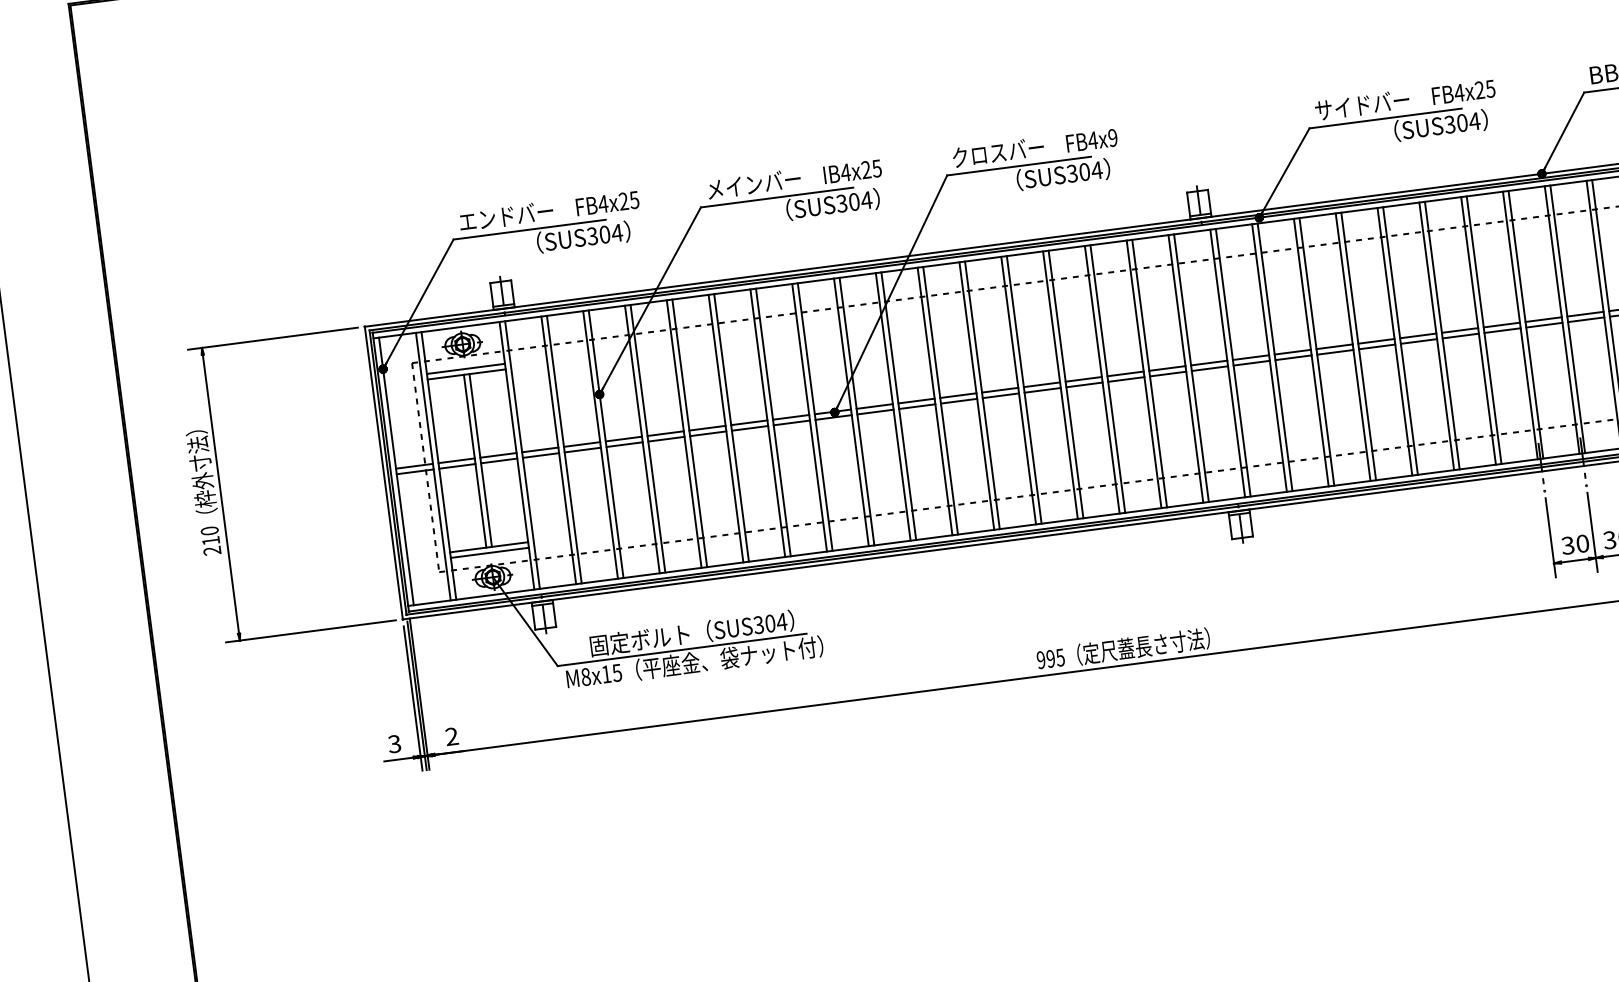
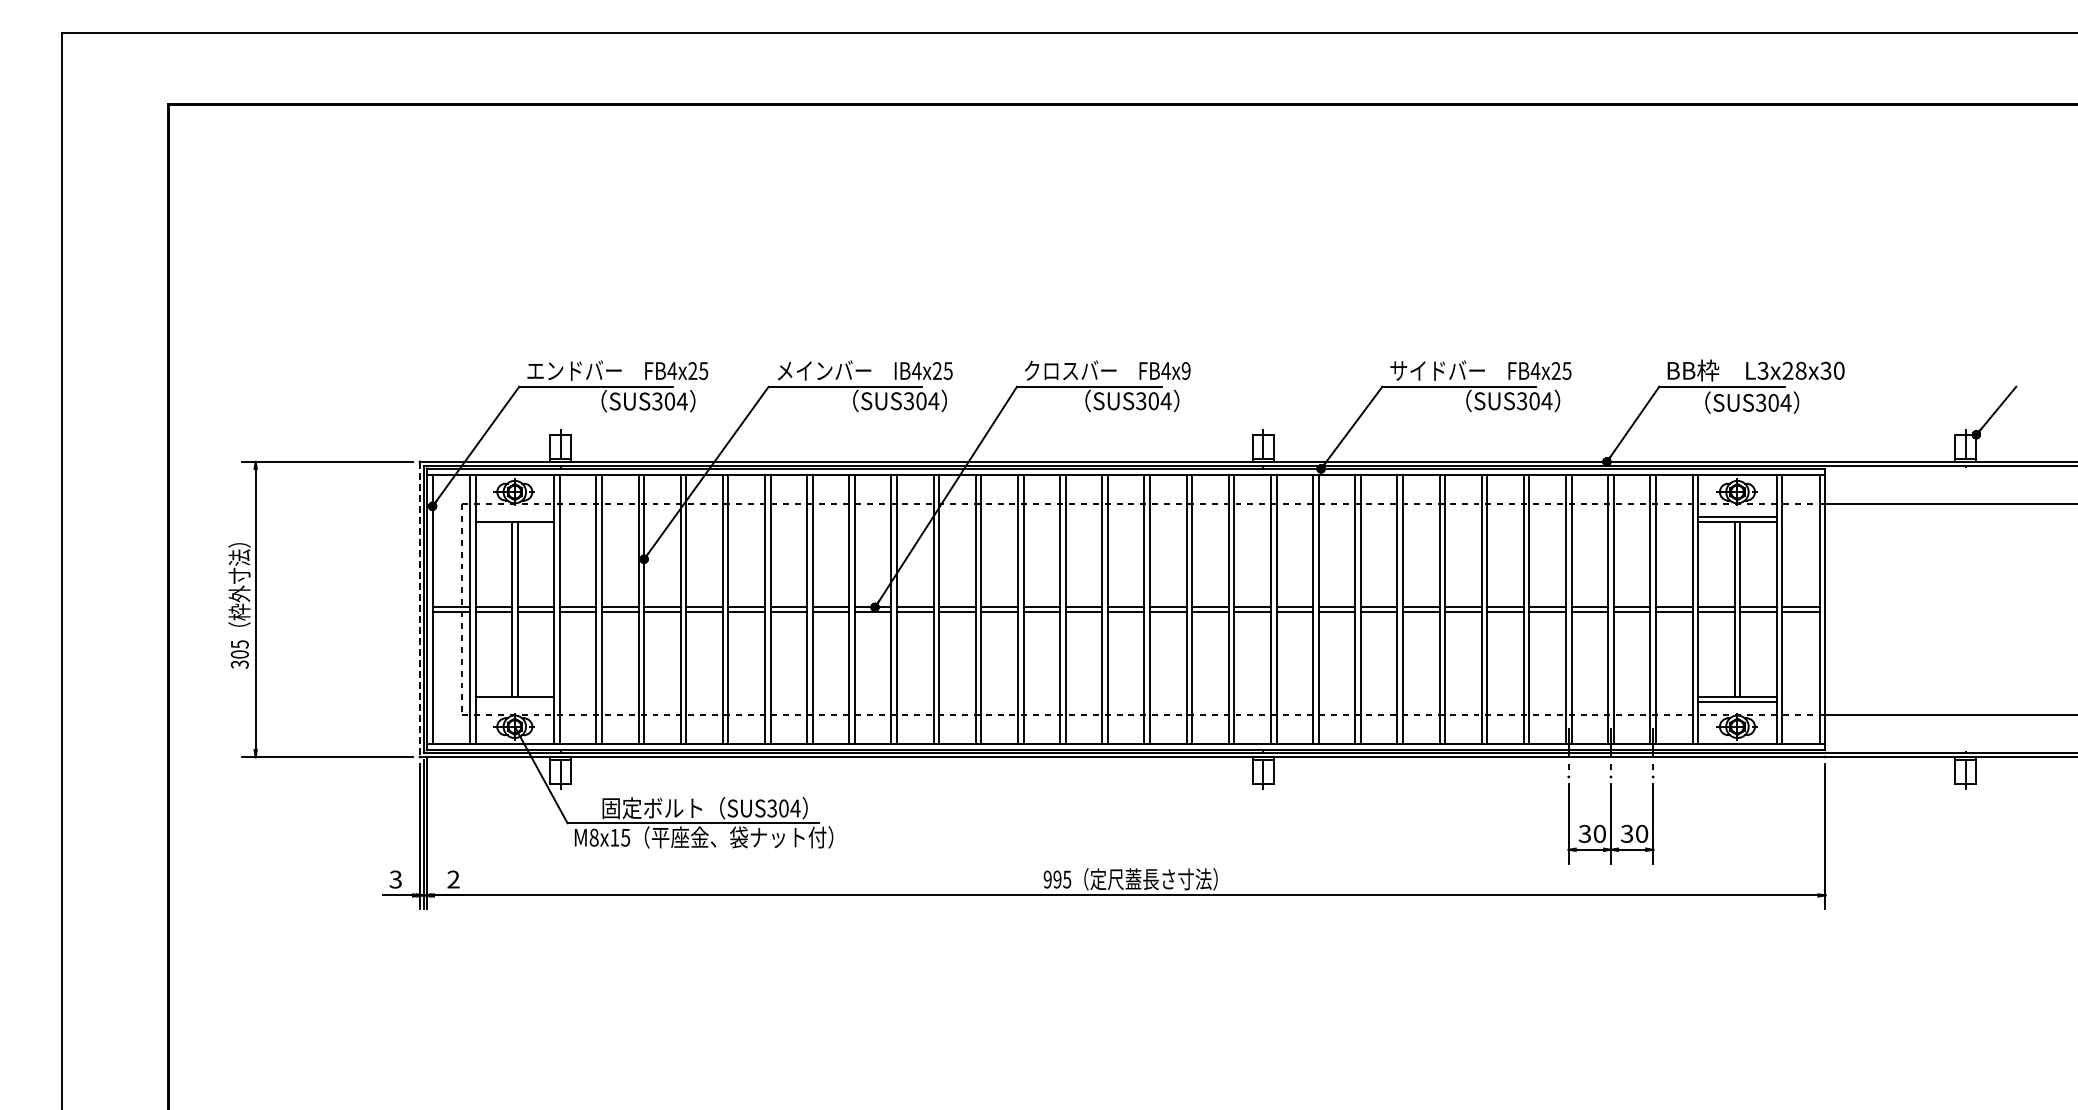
line: (465, 368) -> (514, 516), removed
line: (383, 473) -> (419, 609), solid -> dashed
text: (210, 541) -> (239, 654), 210 -> 305
line: (489, 553) -> (514, 702), removed

